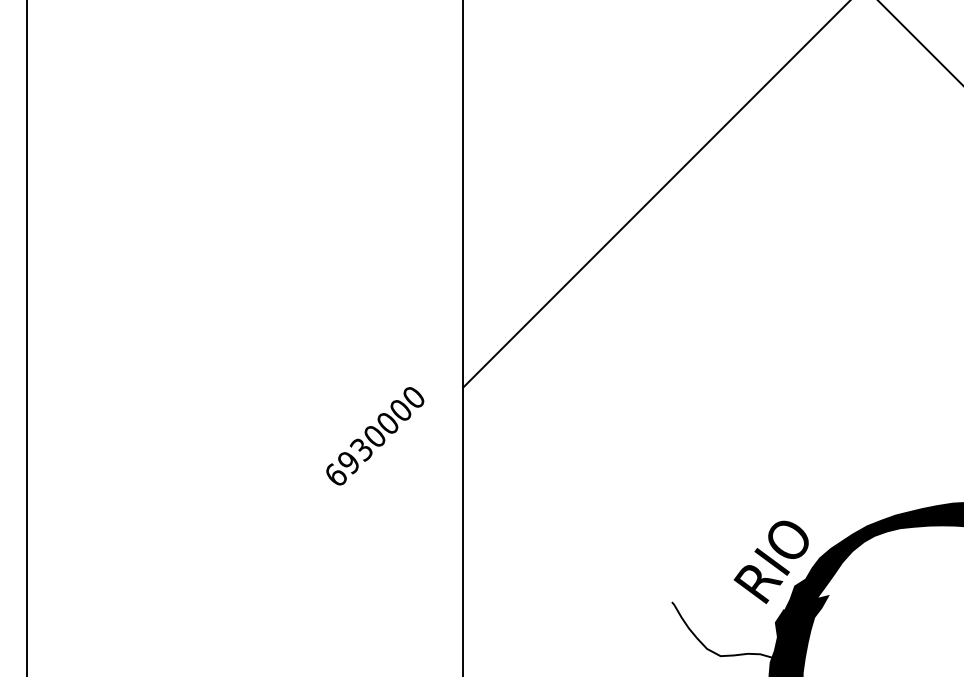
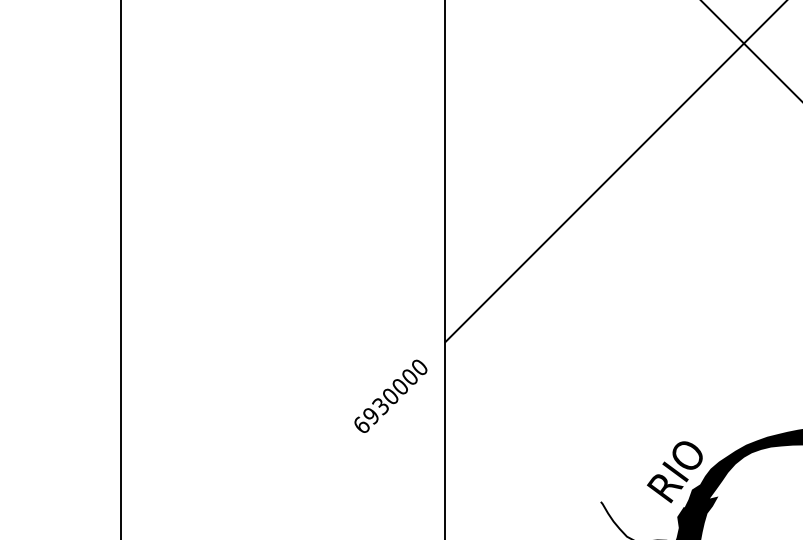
text: (374, 435) -> (390, 395), moved

